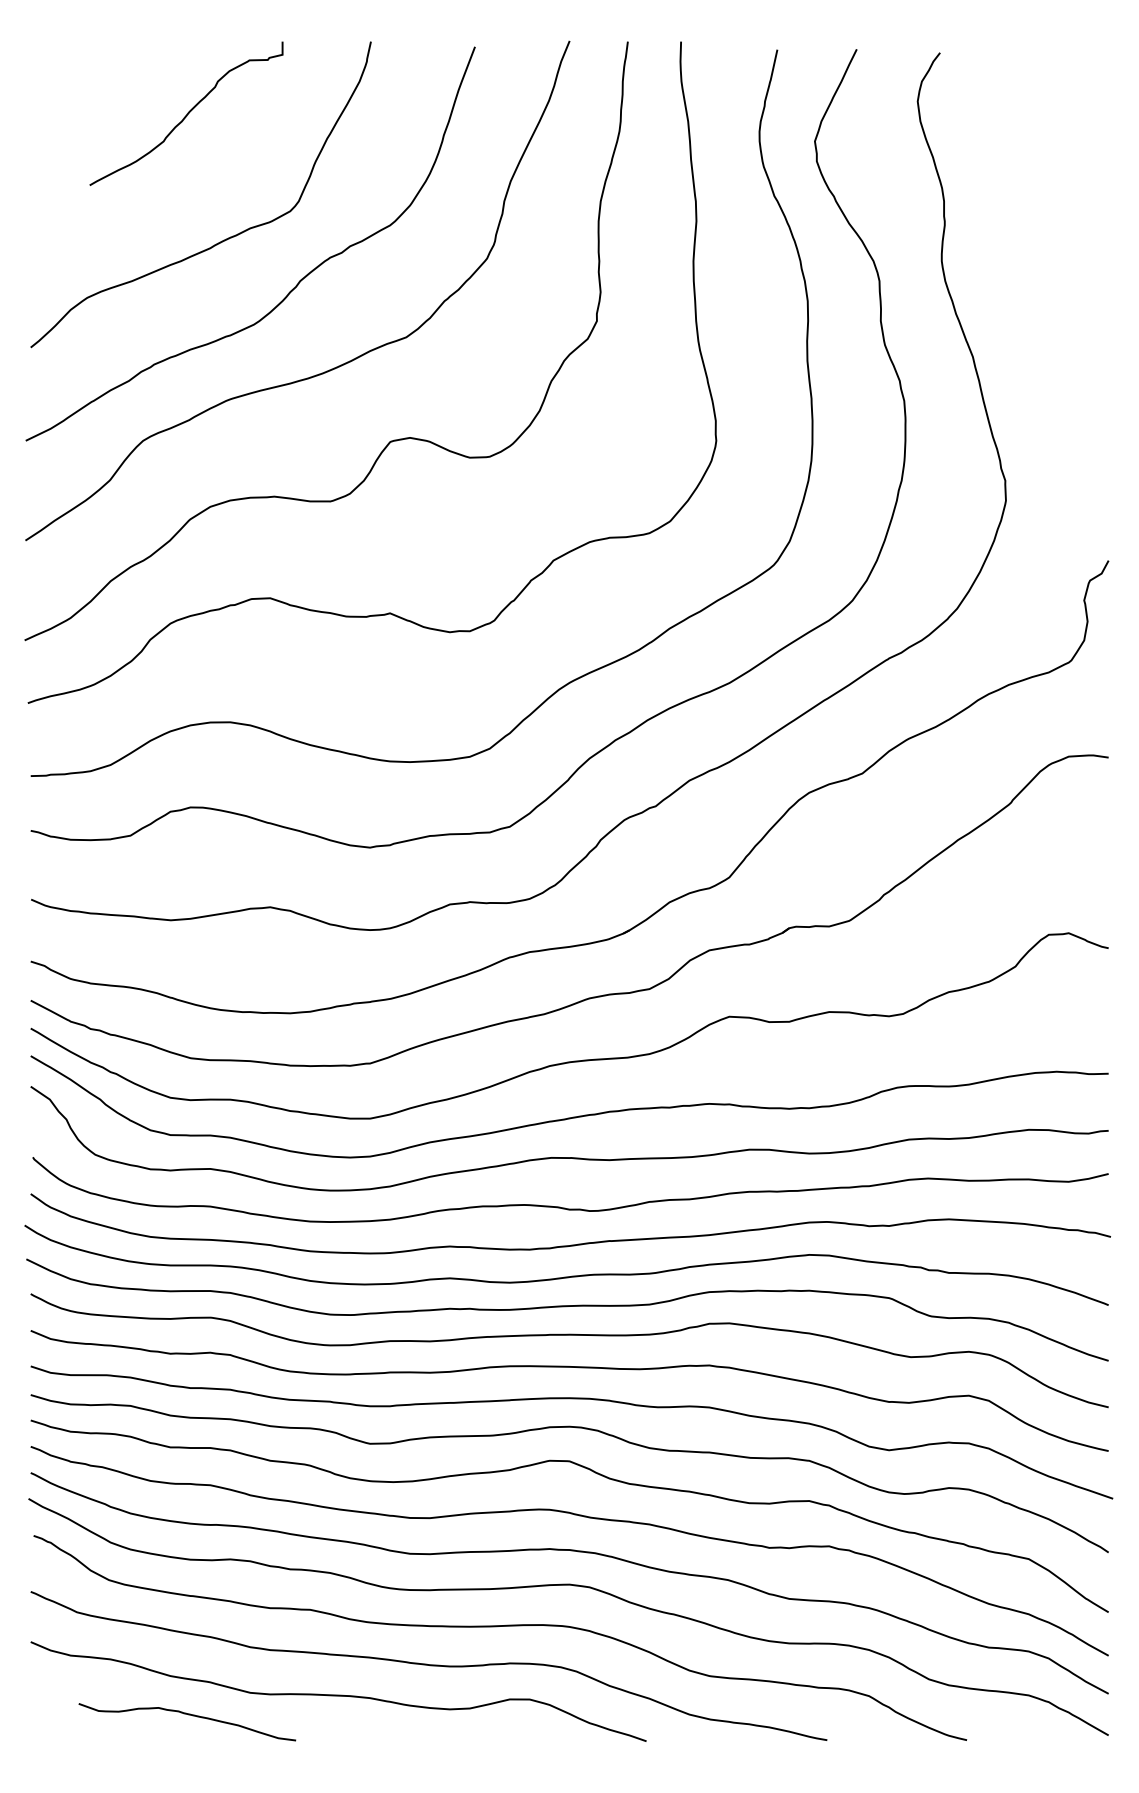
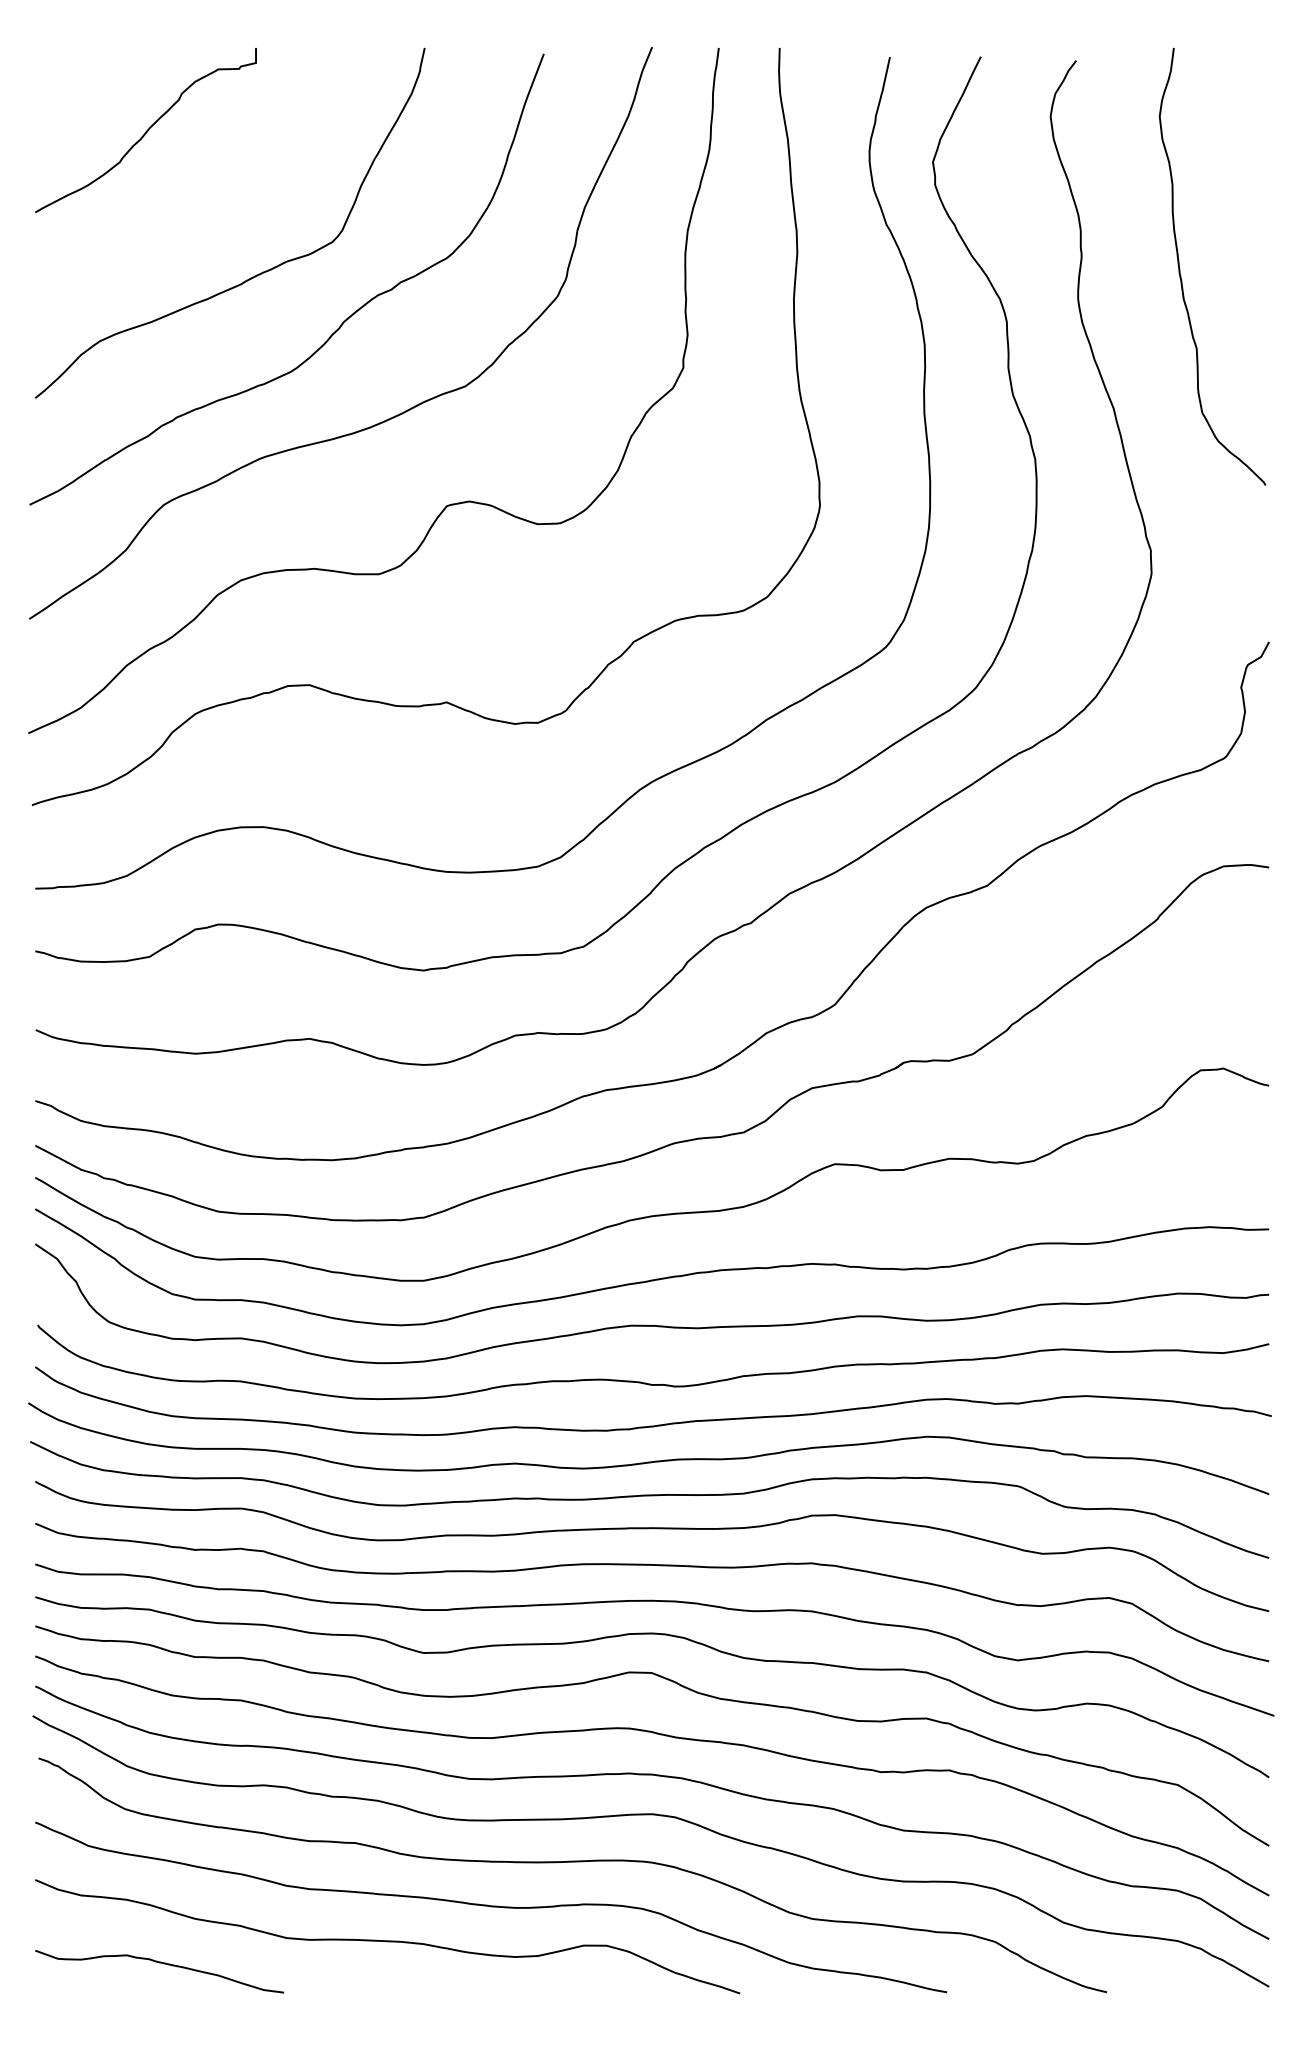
curve: (187, 113) -> (147, 130), moved
curve: (1031, 235) -> (1180, 269), added
curve: (188, 1715) -> (160, 1964), moved

